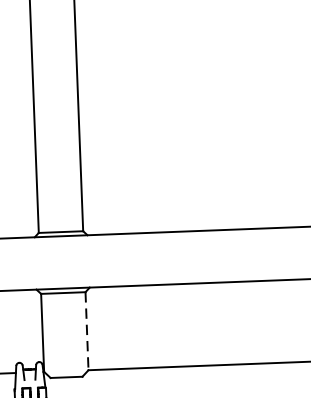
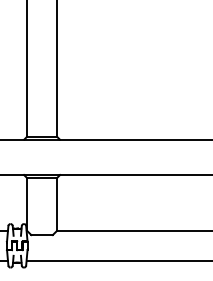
line: (87, 331) -> (57, 204), dashed -> solid

